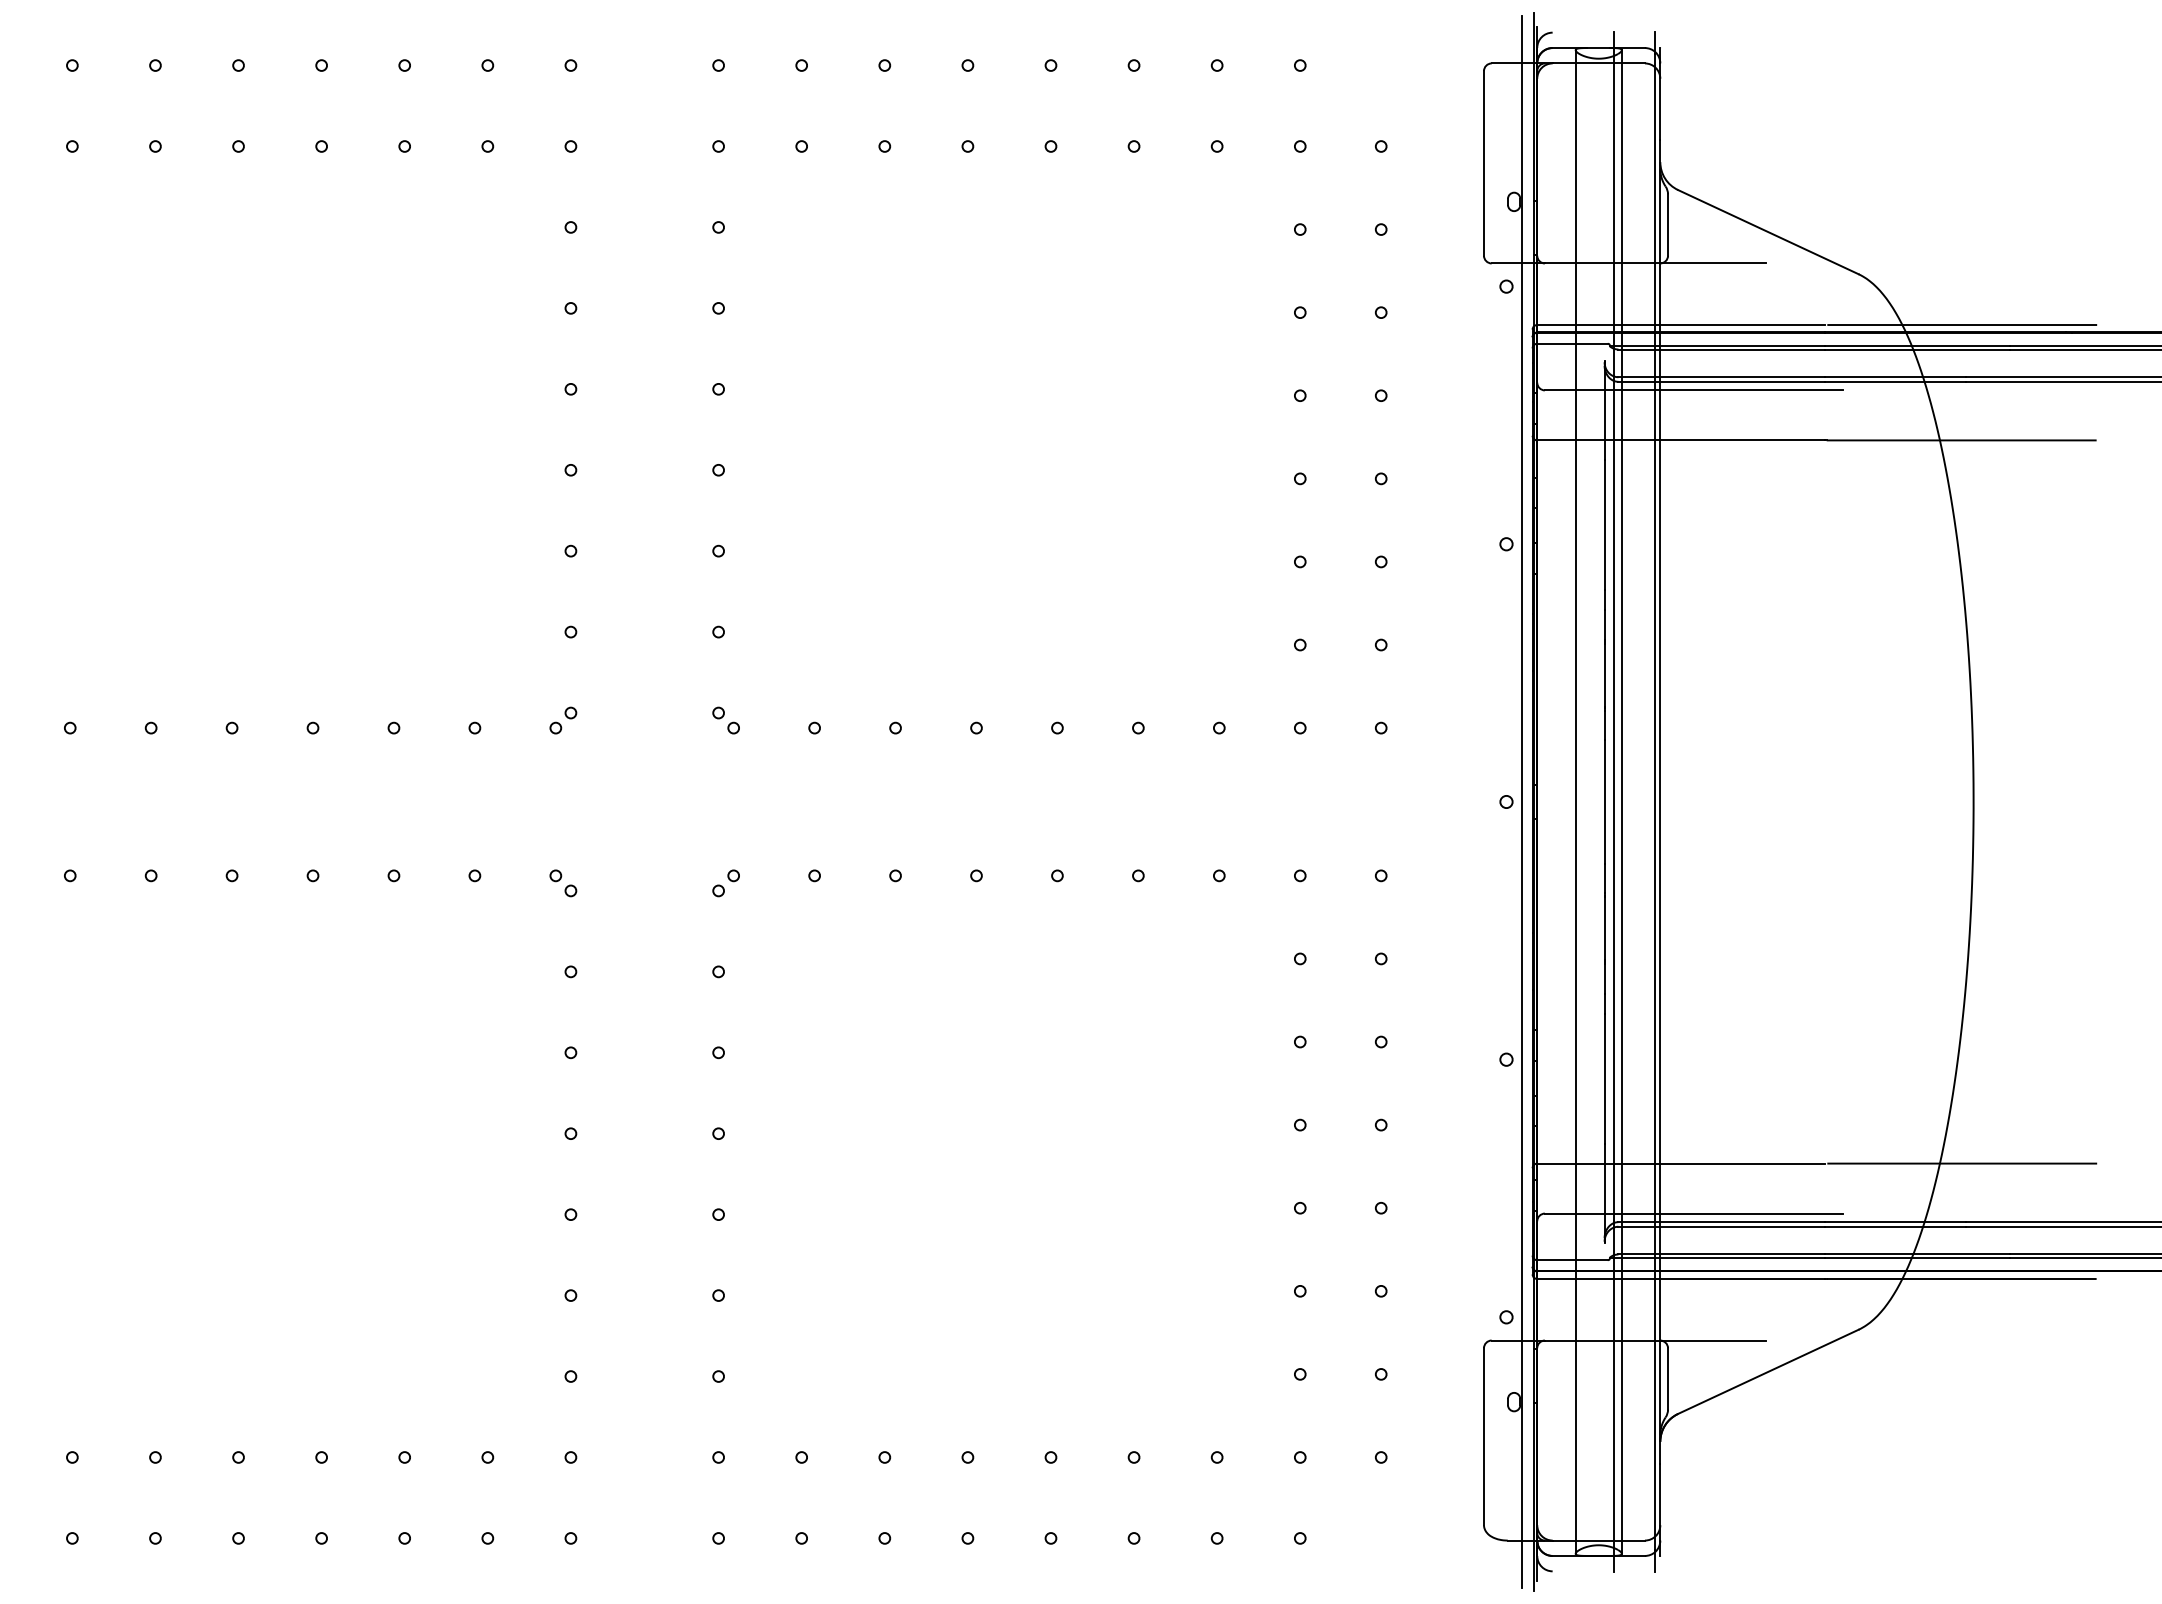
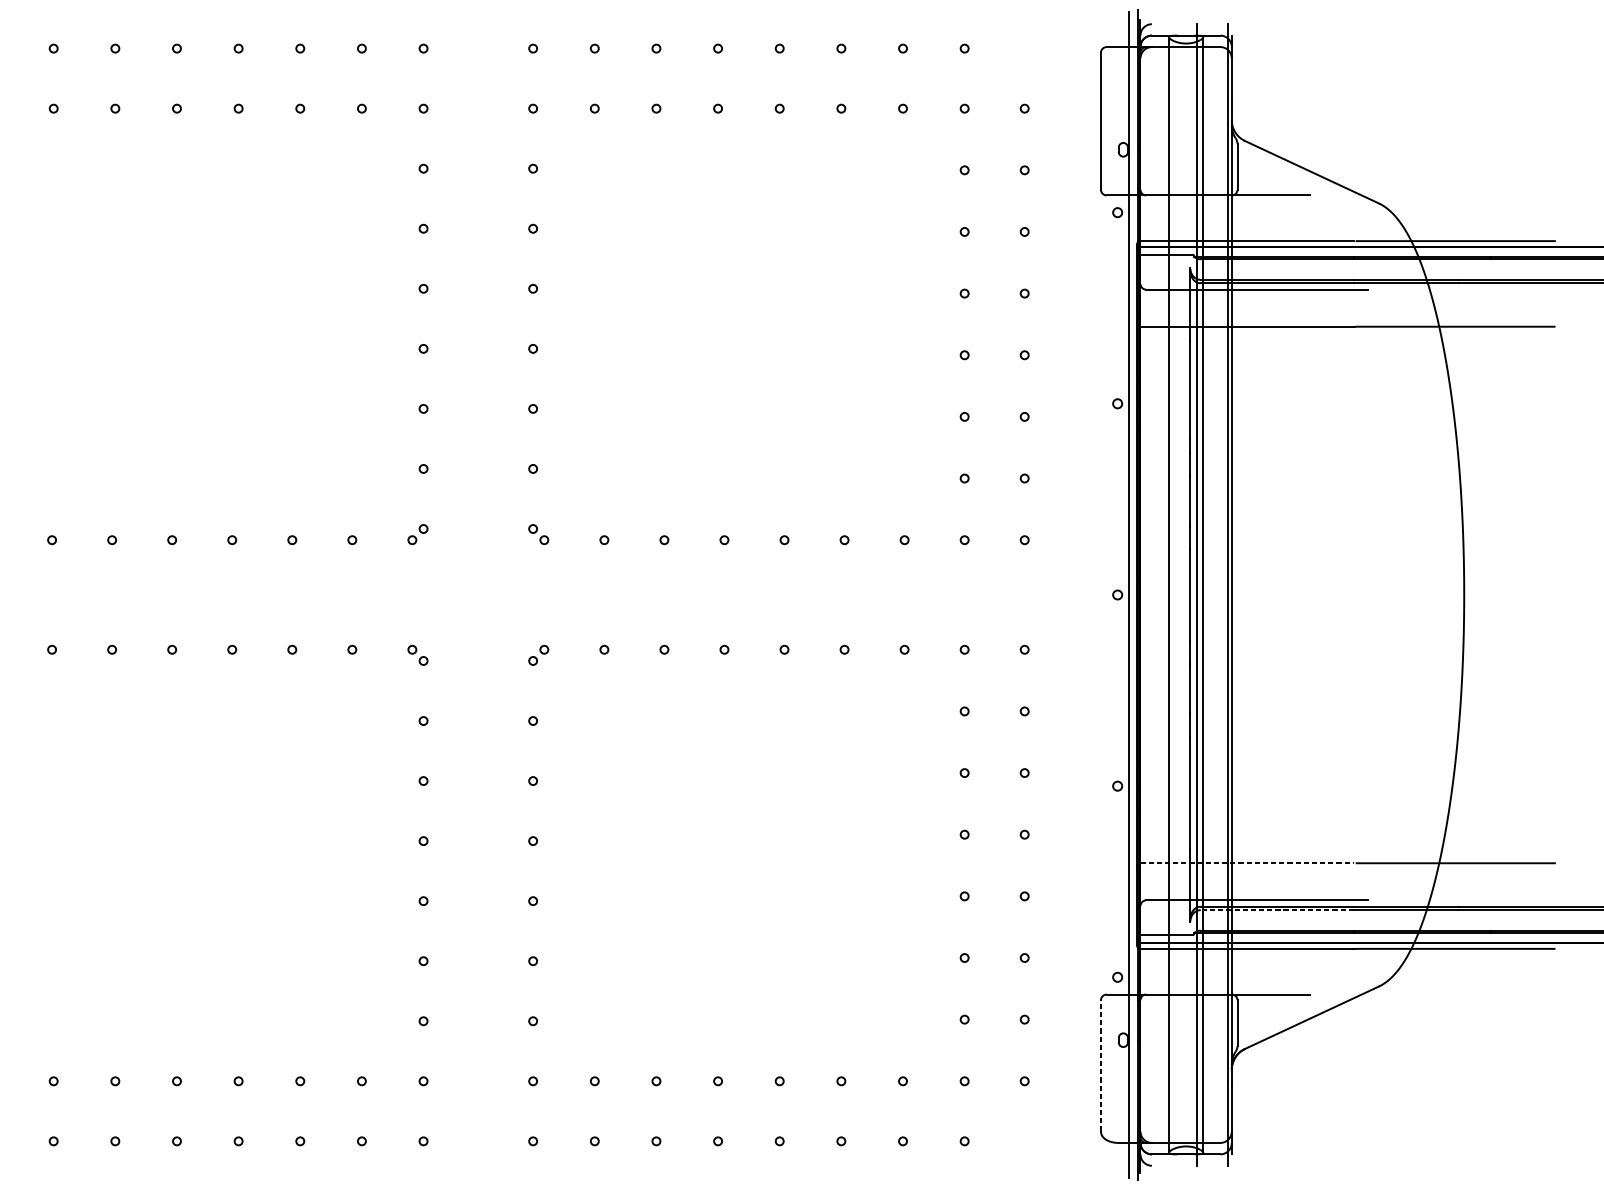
line: (1681, 1163) -> (1247, 863), solid -> dashed
line: (1721, 1226) -> (1277, 909), solid -> dashed
line: (1484, 1436) -> (1101, 1065), solid -> dashed

